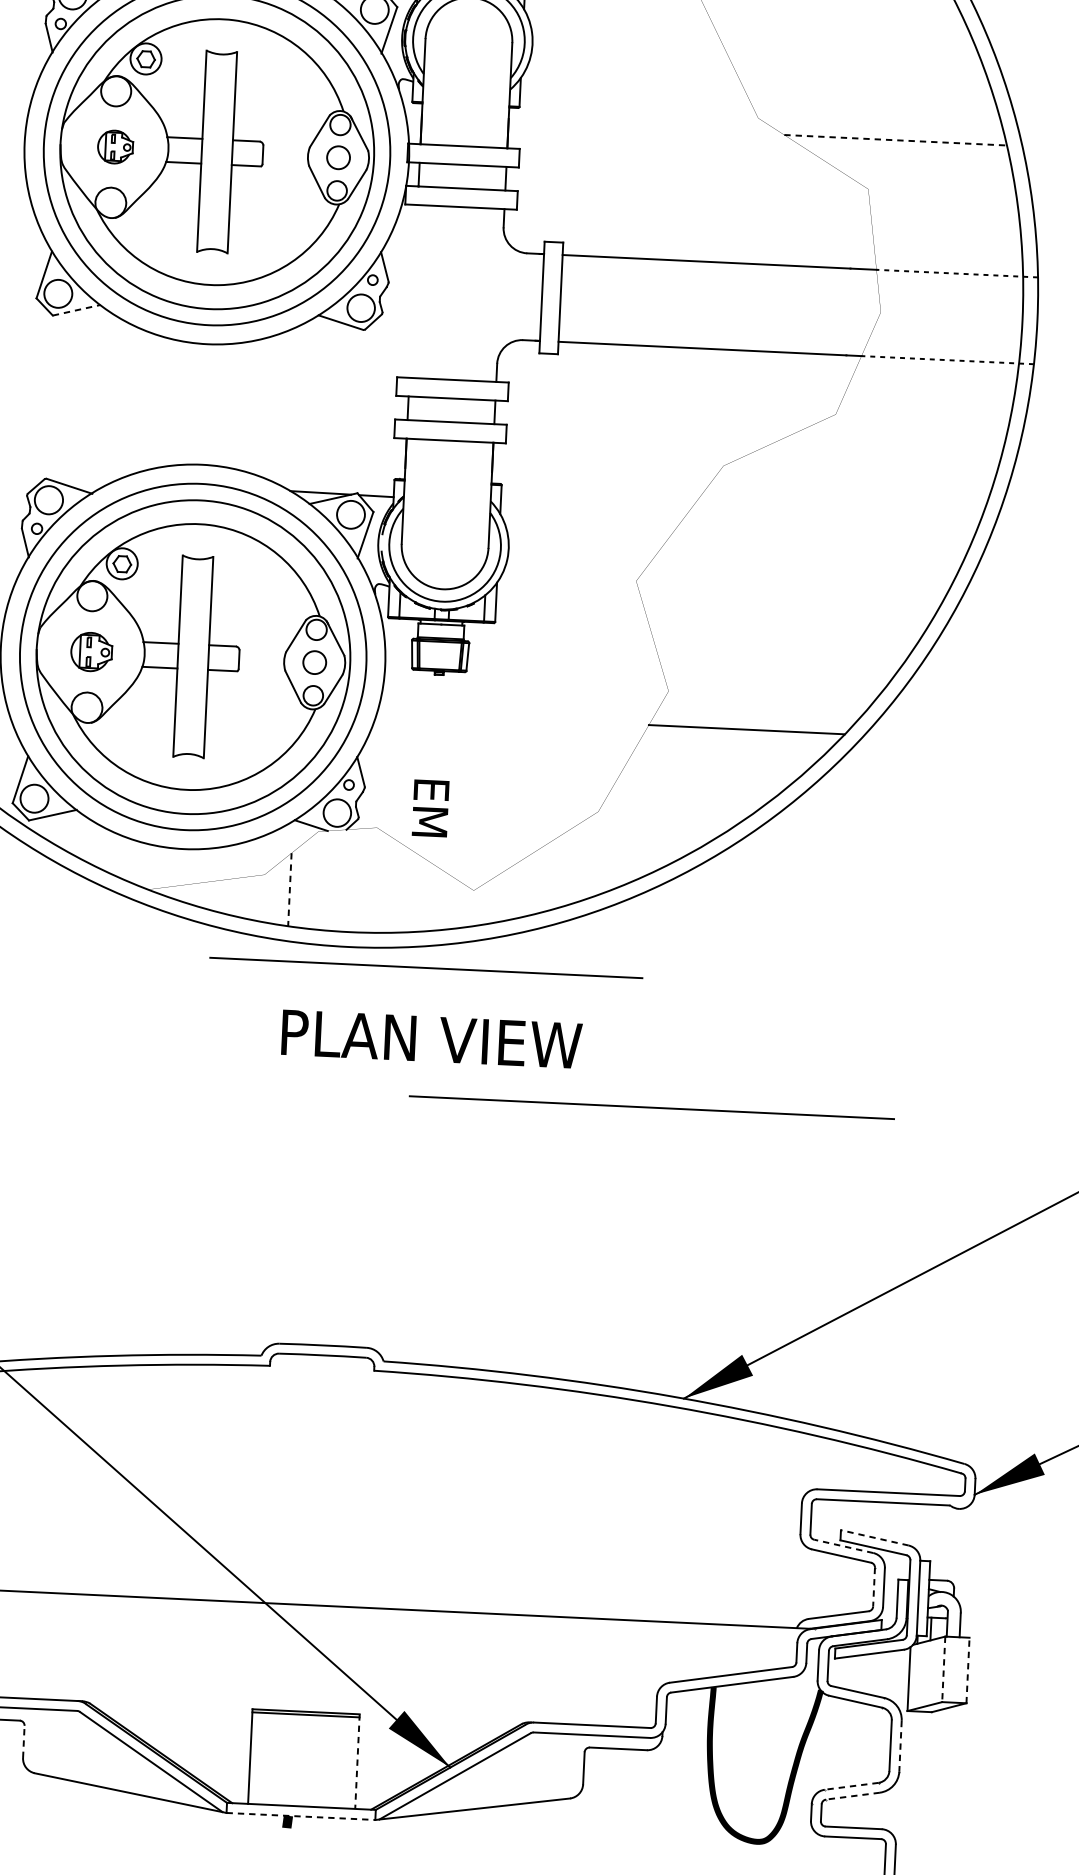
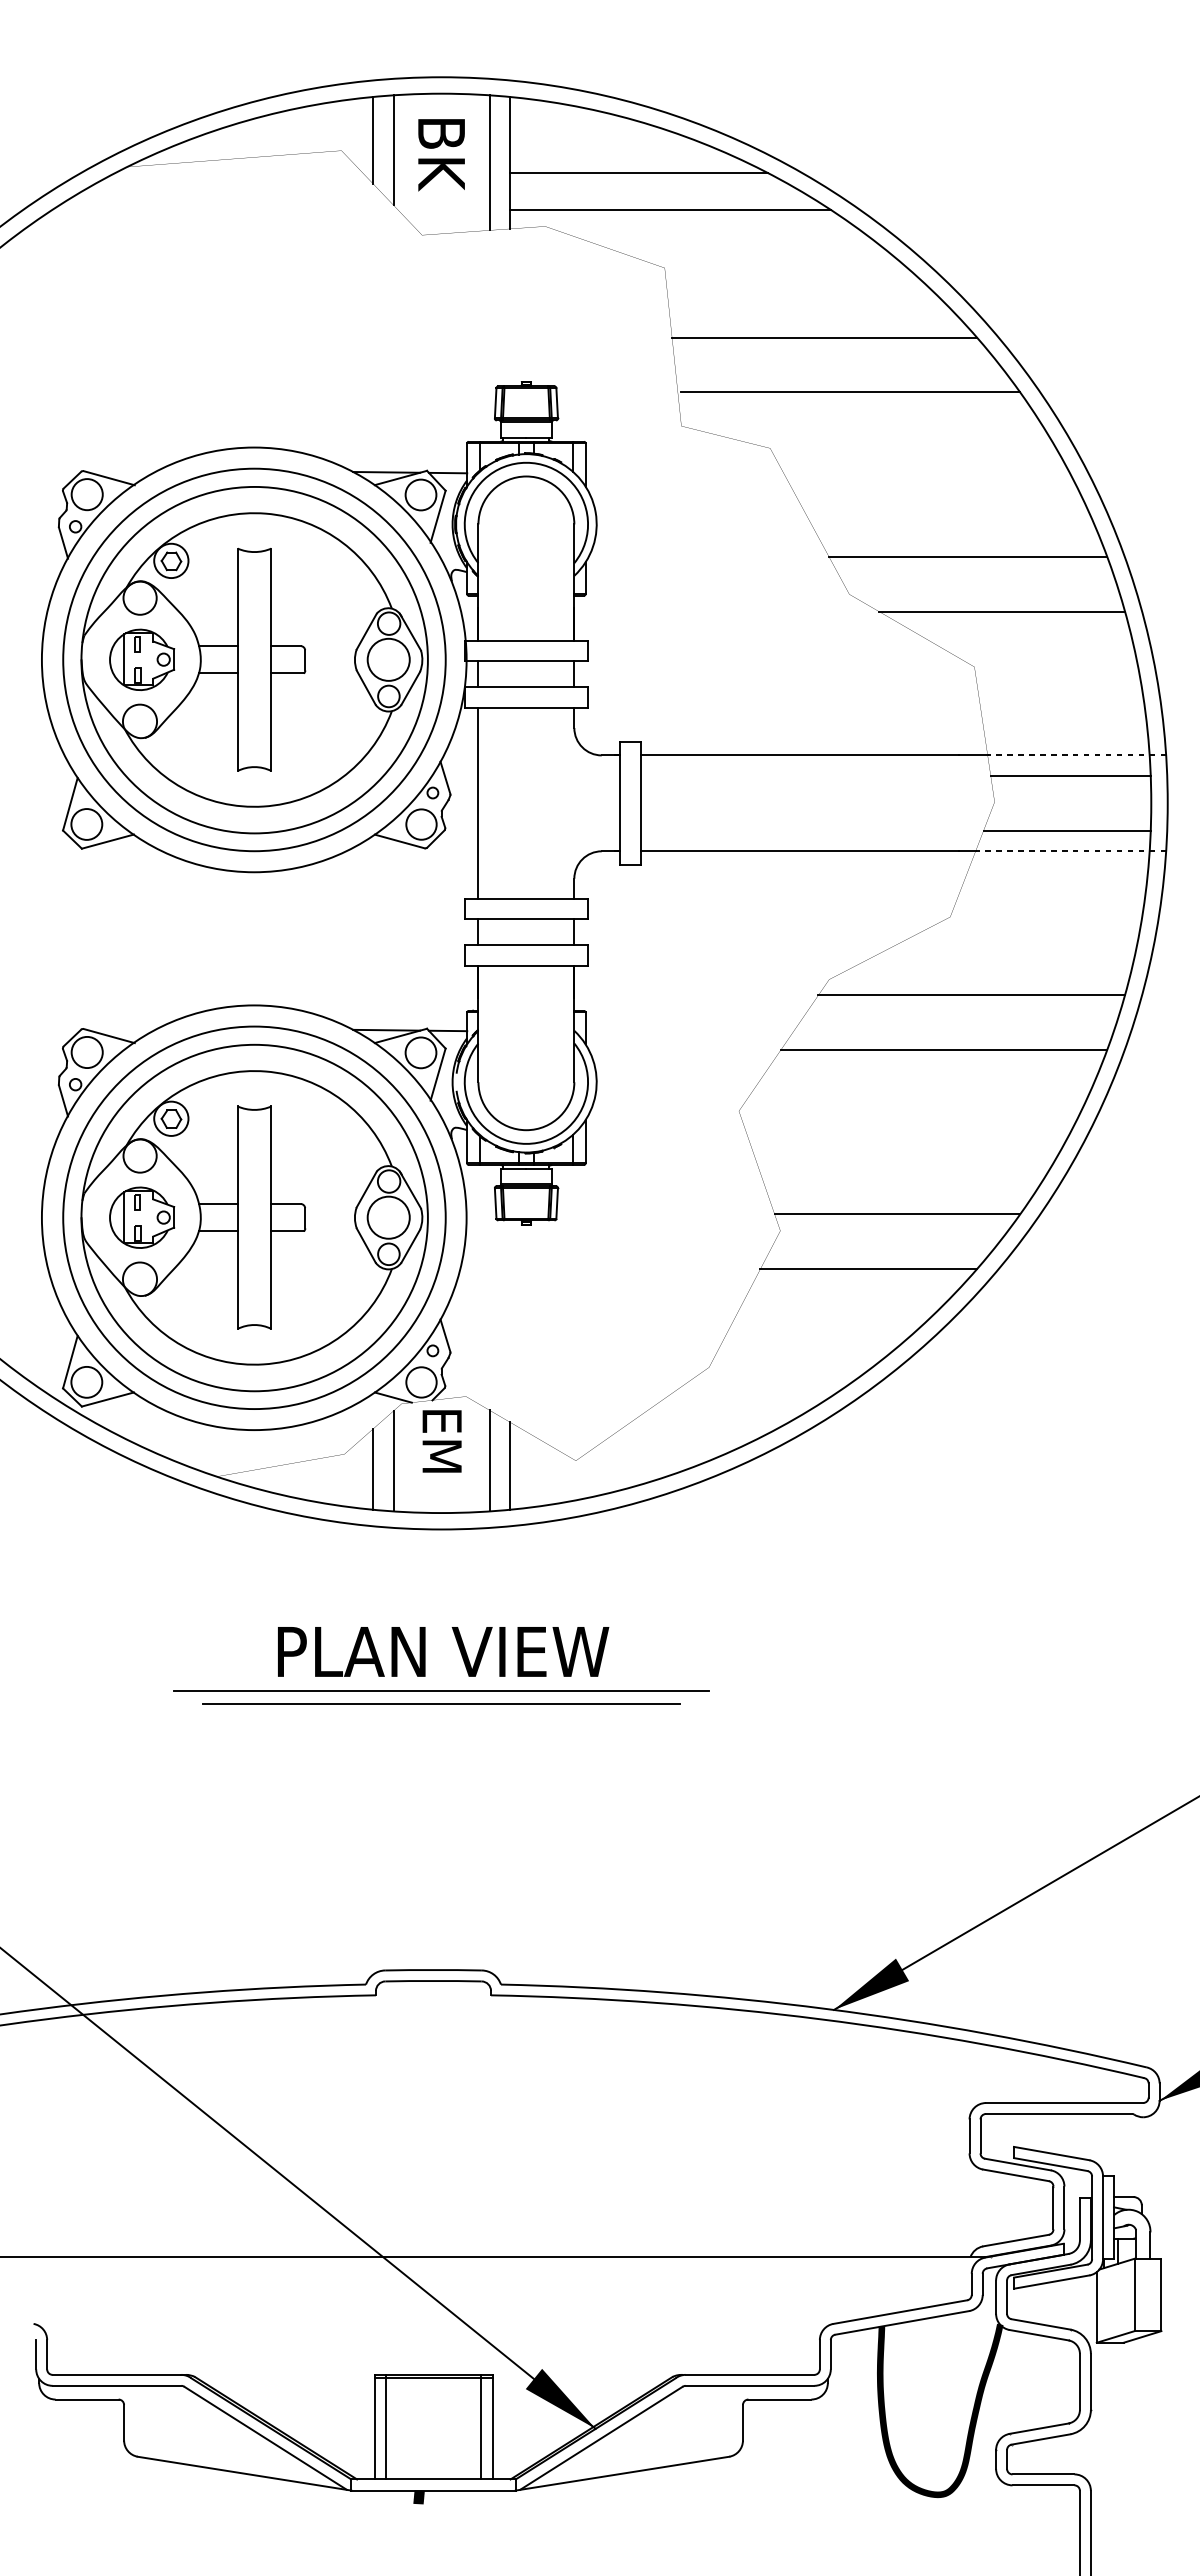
line: (867, 88) -> (968, 556), added
line: (895, 140) -> (1001, 611), dashed -> solid
part: (115, 146) -> (142, 659), size x1.67
circle: (338, 157) -> (388, 659), size x1.67
line: (413, 290) -> (478, 802), added
line: (950, 291) -> (1070, 775), added
line: (76, 310) -> (107, 841), dashed -> solid
line: (944, 341) -> (1066, 830), added
line: (851, 486) -> (971, 995), added
line: (823, 534) -> (943, 1049), added
part: (91, 651) -> (142, 1217), size x1.43
circle: (314, 662) -> (388, 1217), size x1.67
line: (775, 681) -> (897, 1214), added
text: (430, 808) -> (441, 1441), moved
line: (308, 882) -> (393, 1460), added
line: (395, 886) -> (489, 1460), added
line: (290, 889) -> (373, 1469), dashed -> solid
line: (414, 892) -> (510, 1465), added
line: (426, 967) -> (441, 1703), moved
text: (431, 1038) -> (443, 1651), moved
line: (651, 1107) -> (441, 1690), moved
line: (874, 1537) -> (1051, 2153), dashed -> solid
line: (843, 1546) -> (1017, 2164), dashed -> solid
line: (874, 1587) -> (1053, 2208), dashed -> solid
line: (943, 1669) -> (1134, 2295), dashed -> solid
line: (968, 1670) -> (1161, 2294), dashed -> solid
line: (24, 1741) -> (124, 2422), dashed -> solid
line: (900, 1746) -> (1090, 2382), dashed -> solid
line: (260, 1756) -> (385, 2426), added
line: (347, 1760) -> (481, 2426), added
line: (357, 1761) -> (492, 2427), dashed -> solid
line: (852, 1786) -> (1039, 2428), dashed -> solid
line: (853, 1796) -> (1041, 2439), dashed -> solid
line: (301, 1816) -> (434, 2490), dashed -> solid

